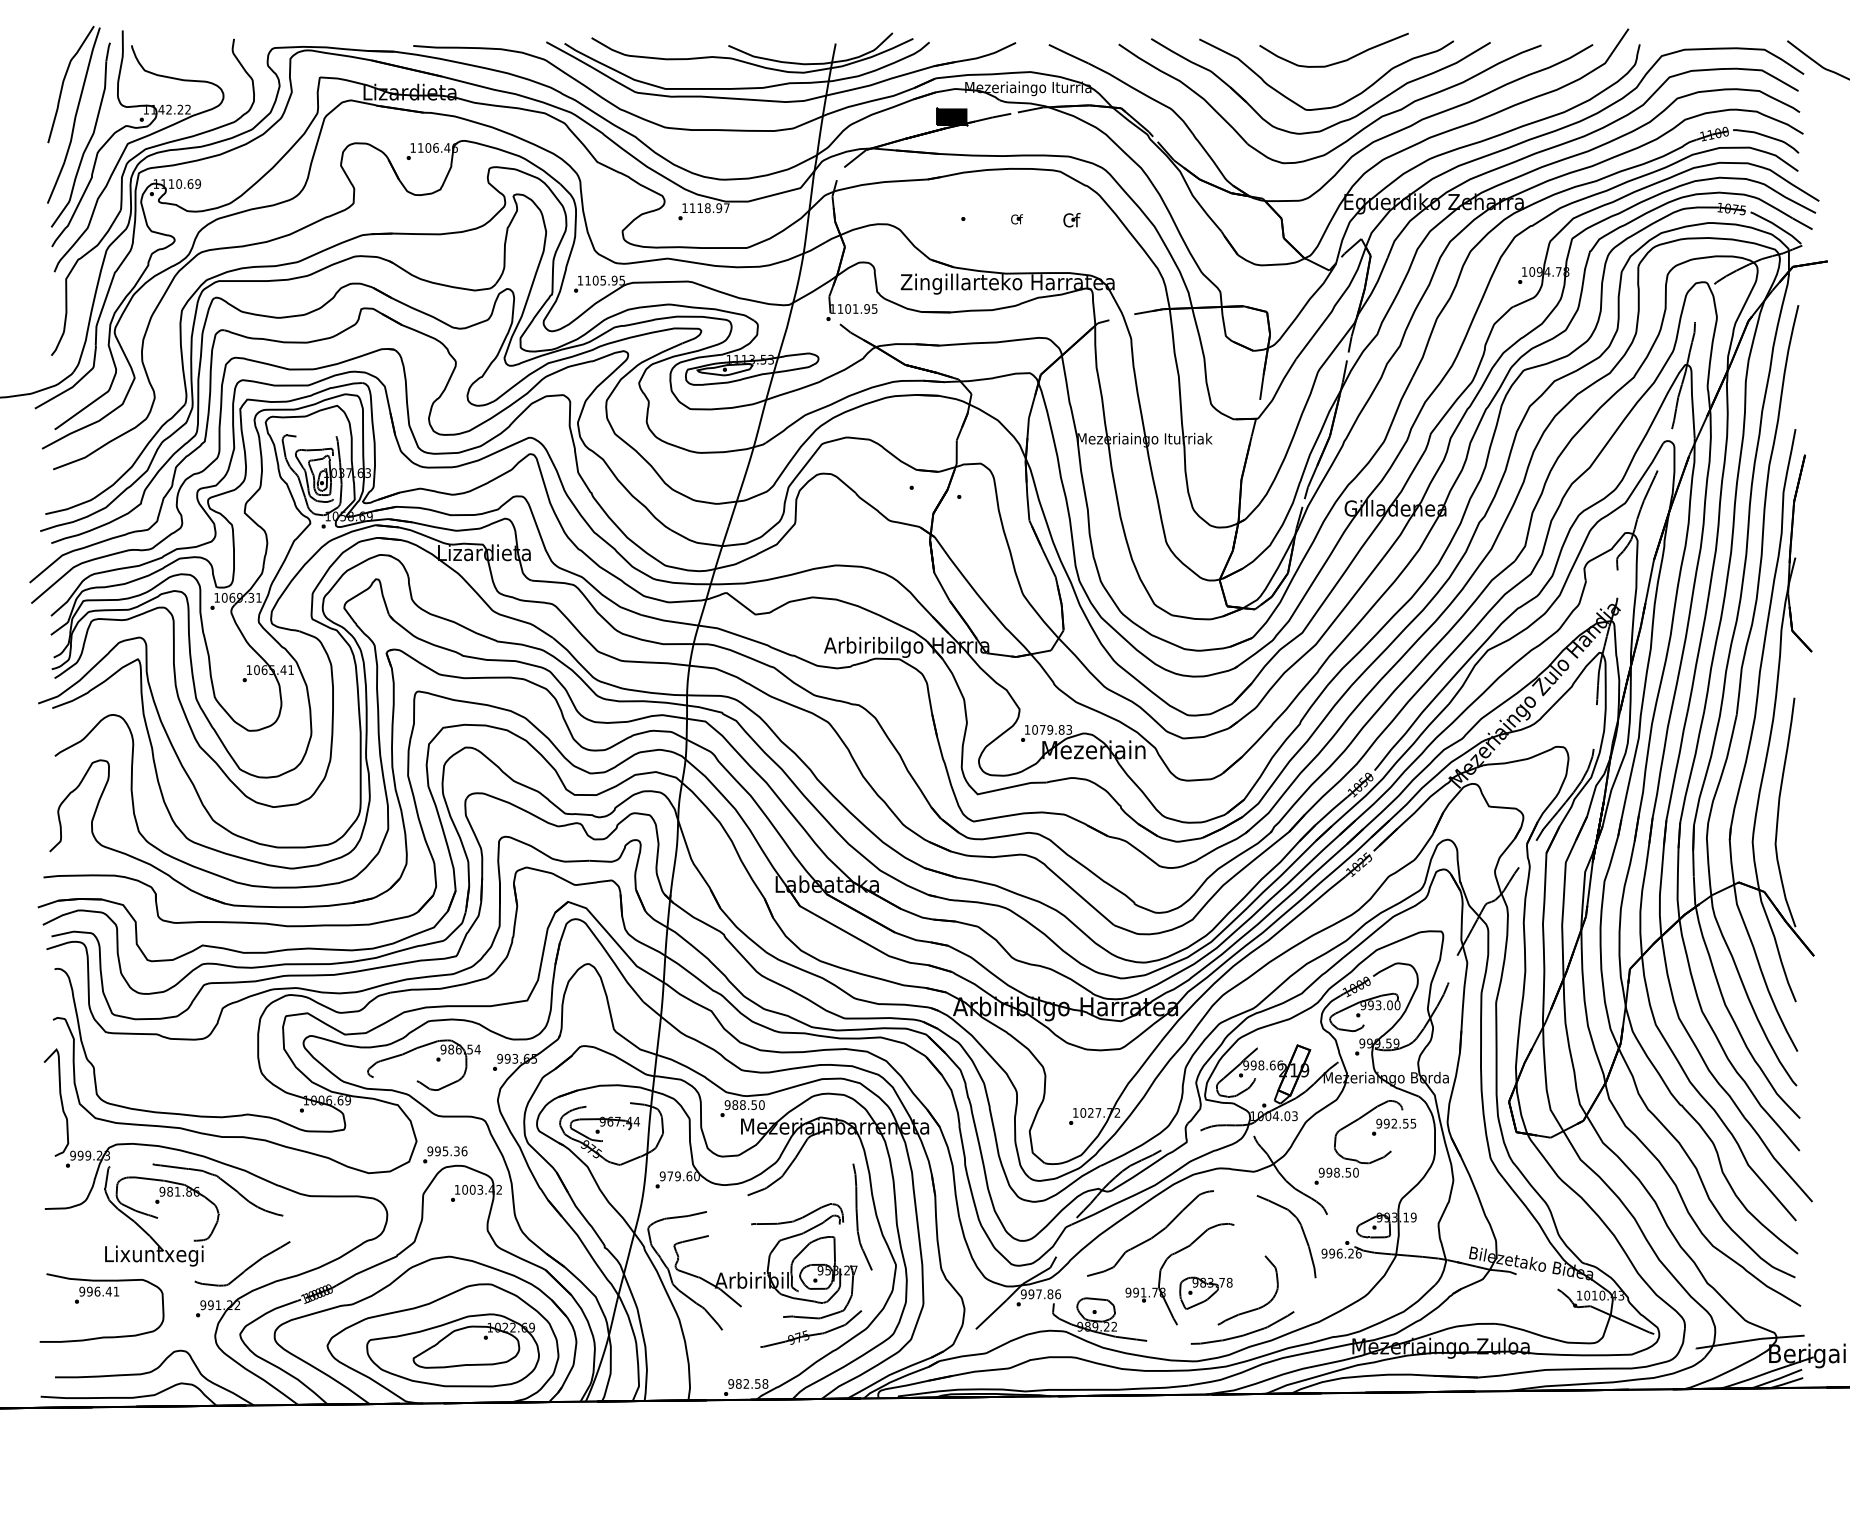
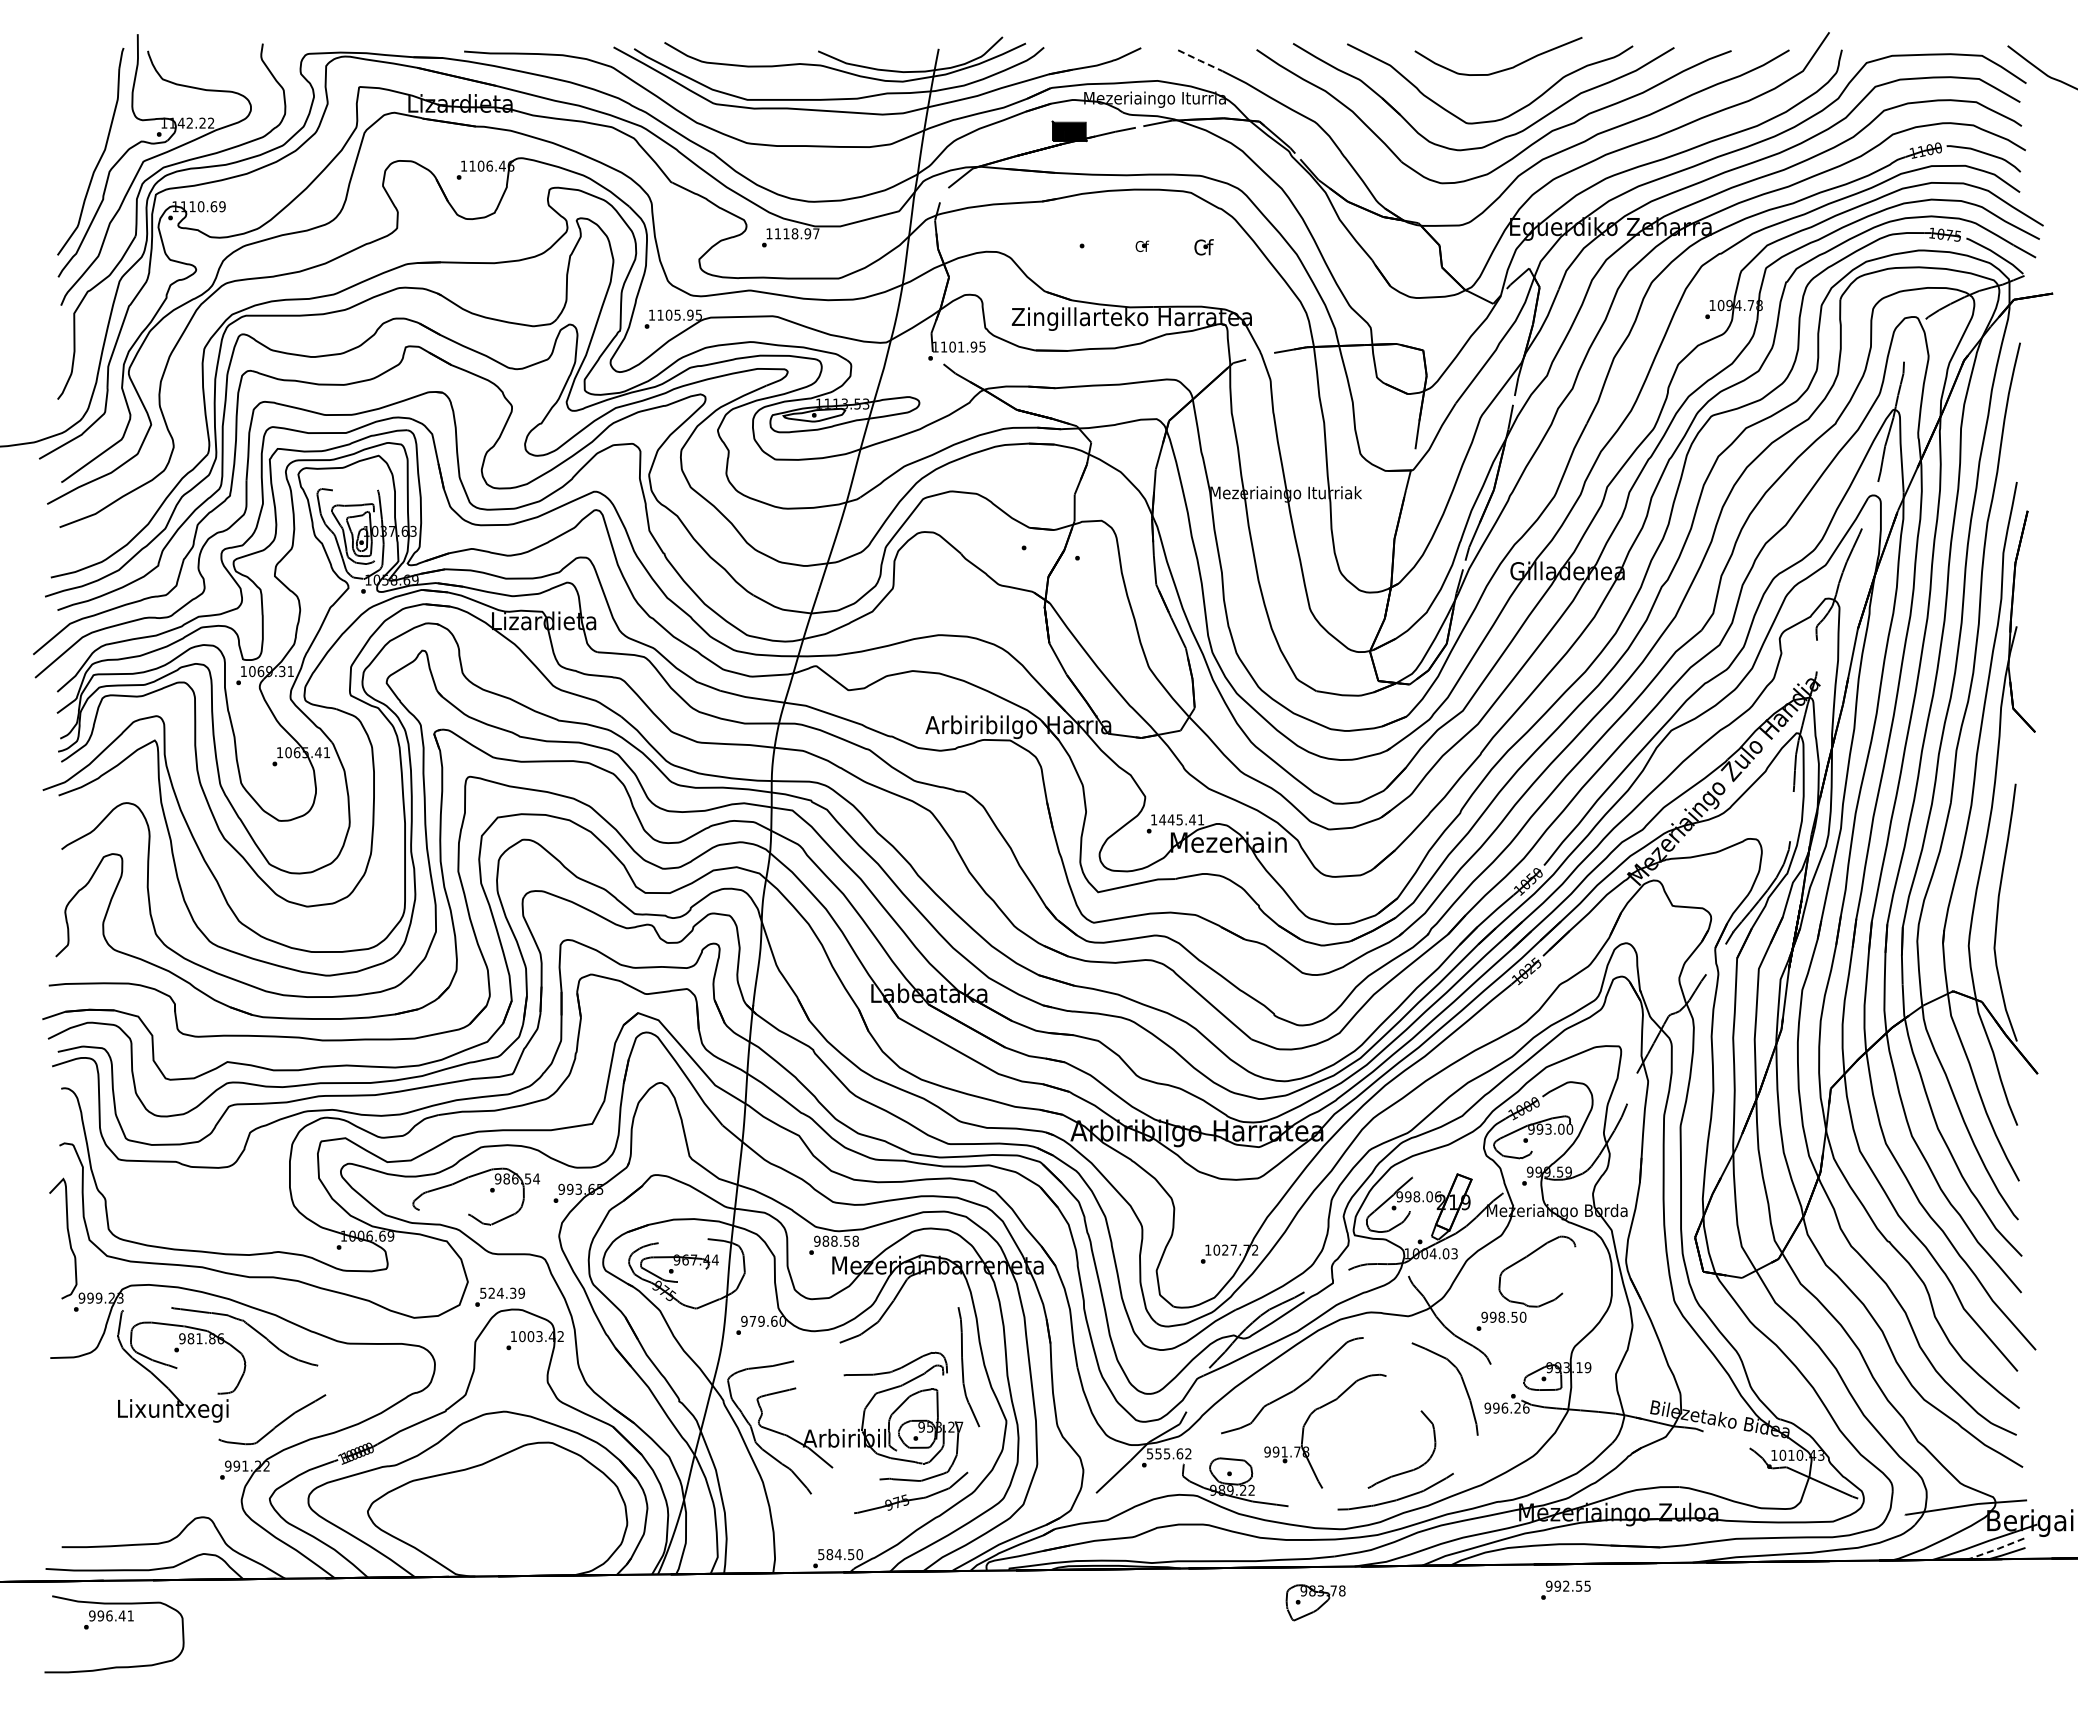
line: (1068, 53) -> (1200, 60), solid -> dashed
part: (73, 114) -> (82, 128), removed
text: (1051, 729) -> (1181, 819), 1079.83 -> 1445.41
text: (1272, 1065) -> (1429, 1196), 998.66 -> 998.06
text: (761, 1105) -> (855, 1241), 988.50 -> 988.58
text: (1393, 1126) -> (1565, 1589), moved
text: (447, 1150) -> (502, 1292), 995.36 -> 524.39
text: (1040, 1293) -> (1168, 1453), 997.86 -> 555.62
part: (1205, 1293) -> (1315, 1602), moved
part: (102, 1296) -> (115, 1621), moved
part: (452, 1350) -> (508, 1516), removed
line: (1776, 1379) -> (1995, 1549), solid -> dashed
text: (748, 1383) -> (840, 1554), 982.58 -> 584.50

